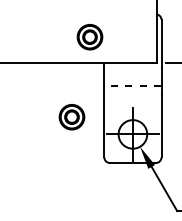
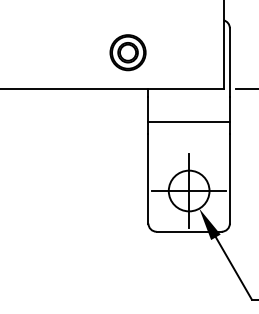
line: (132, 85) -> (188, 121), dashed -> solid
part: (71, 117) -> (101, 166), removed

